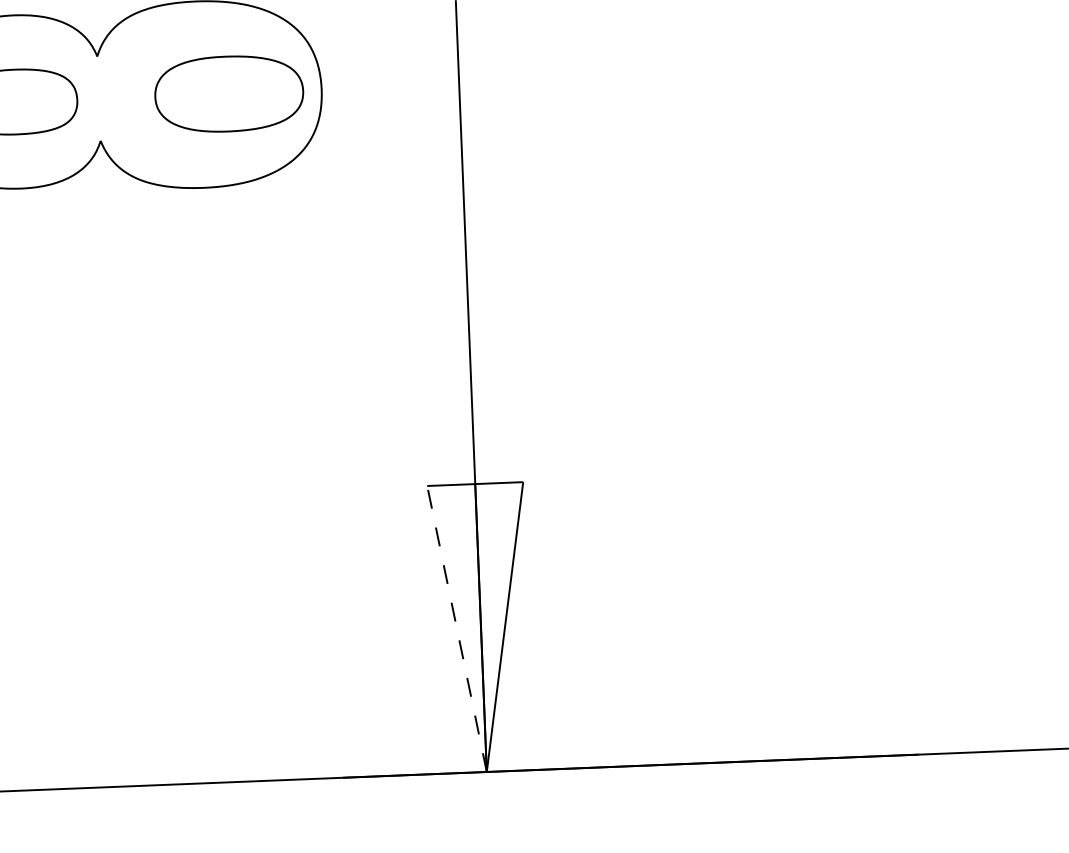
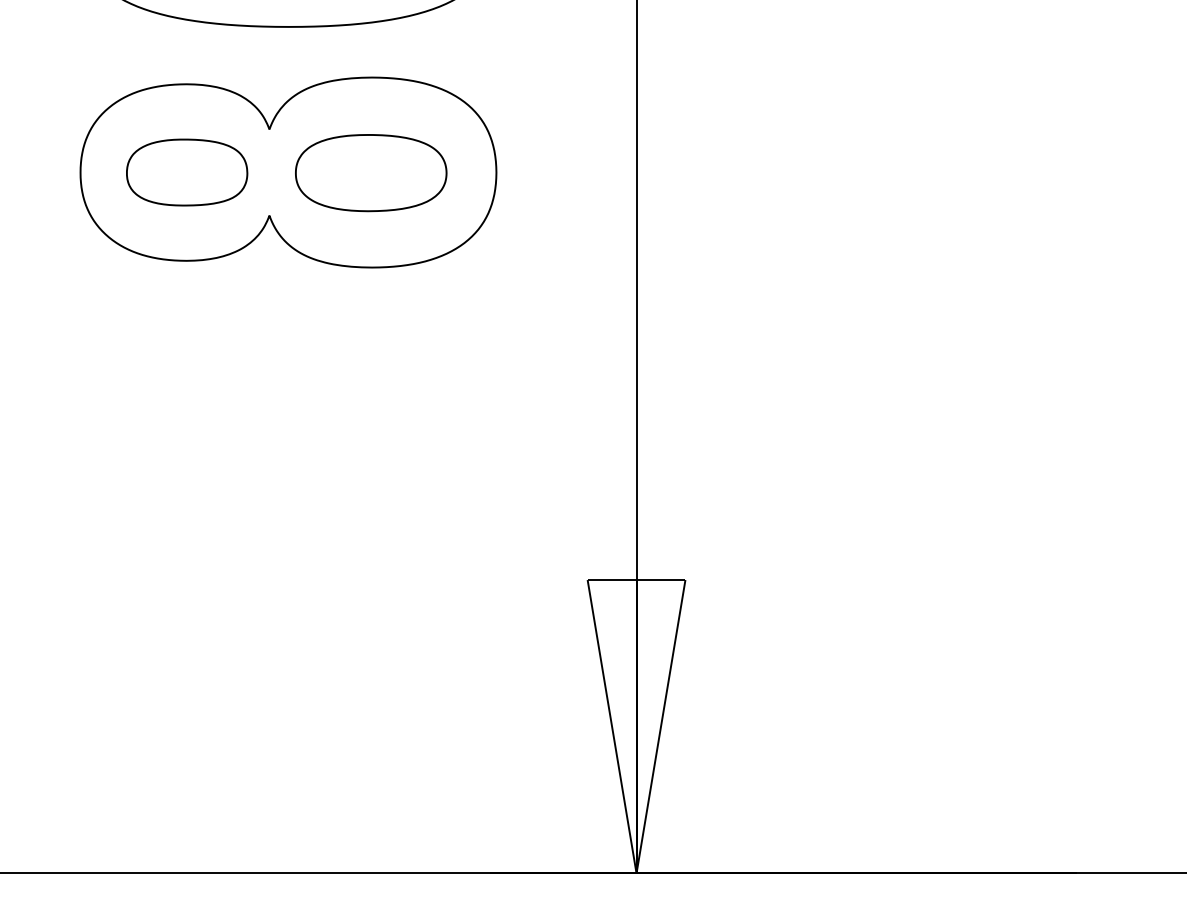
part: (229, 94) -> (371, 173), moved
line: (457, 628) -> (612, 726), dashed -> solid

